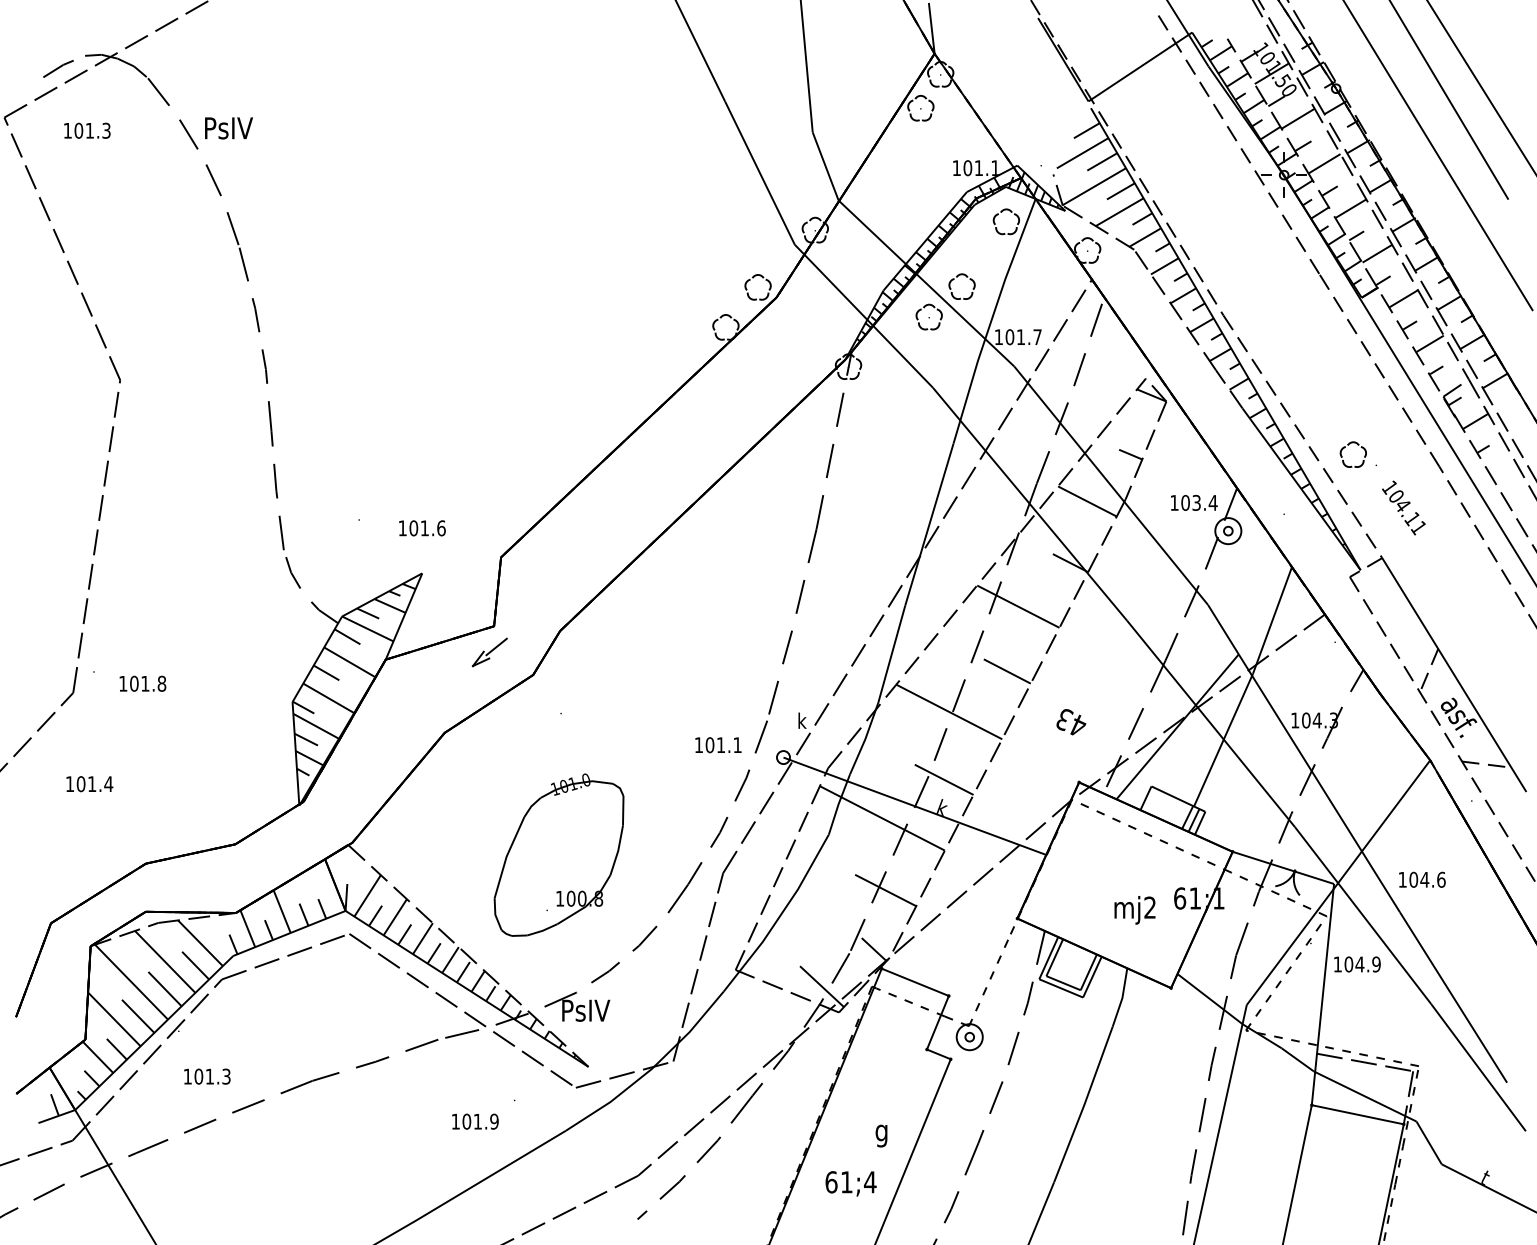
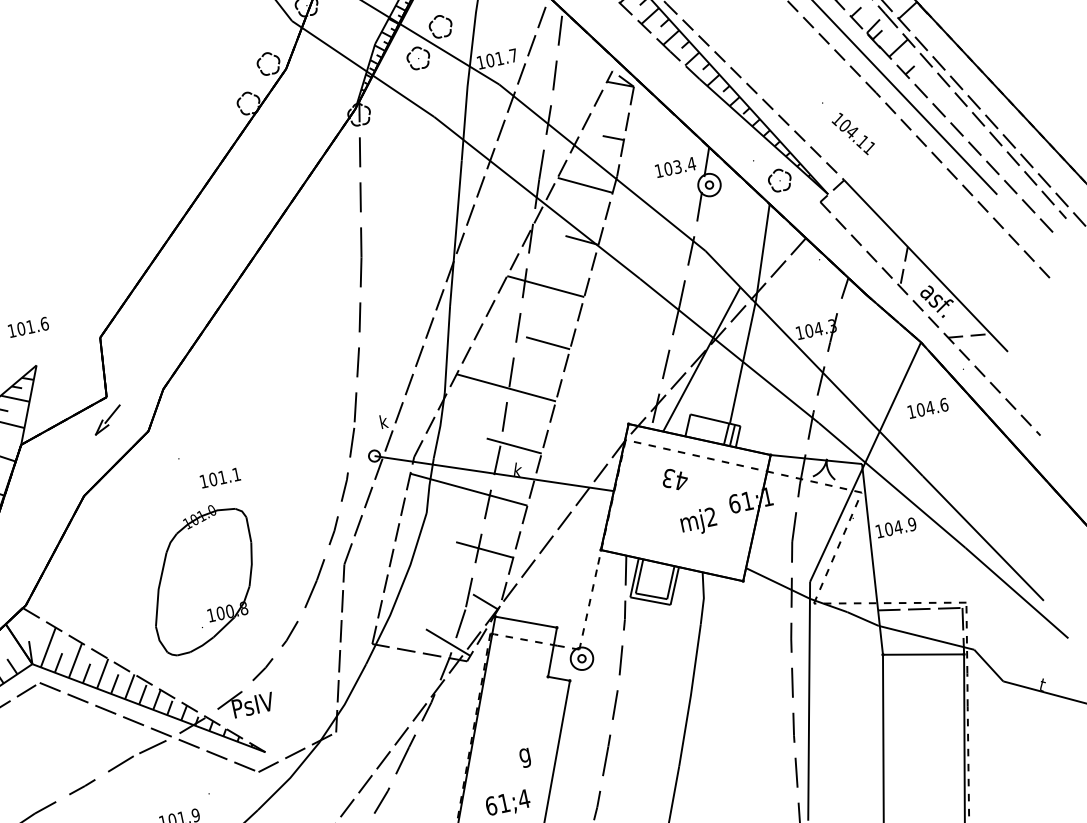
part: (1352, 454) -> (779, 180), moved
text: (1071, 722) -> (675, 479), moved
text: (718, 745) -> (220, 478), moved
text: (1422, 879) -> (928, 408), moved

